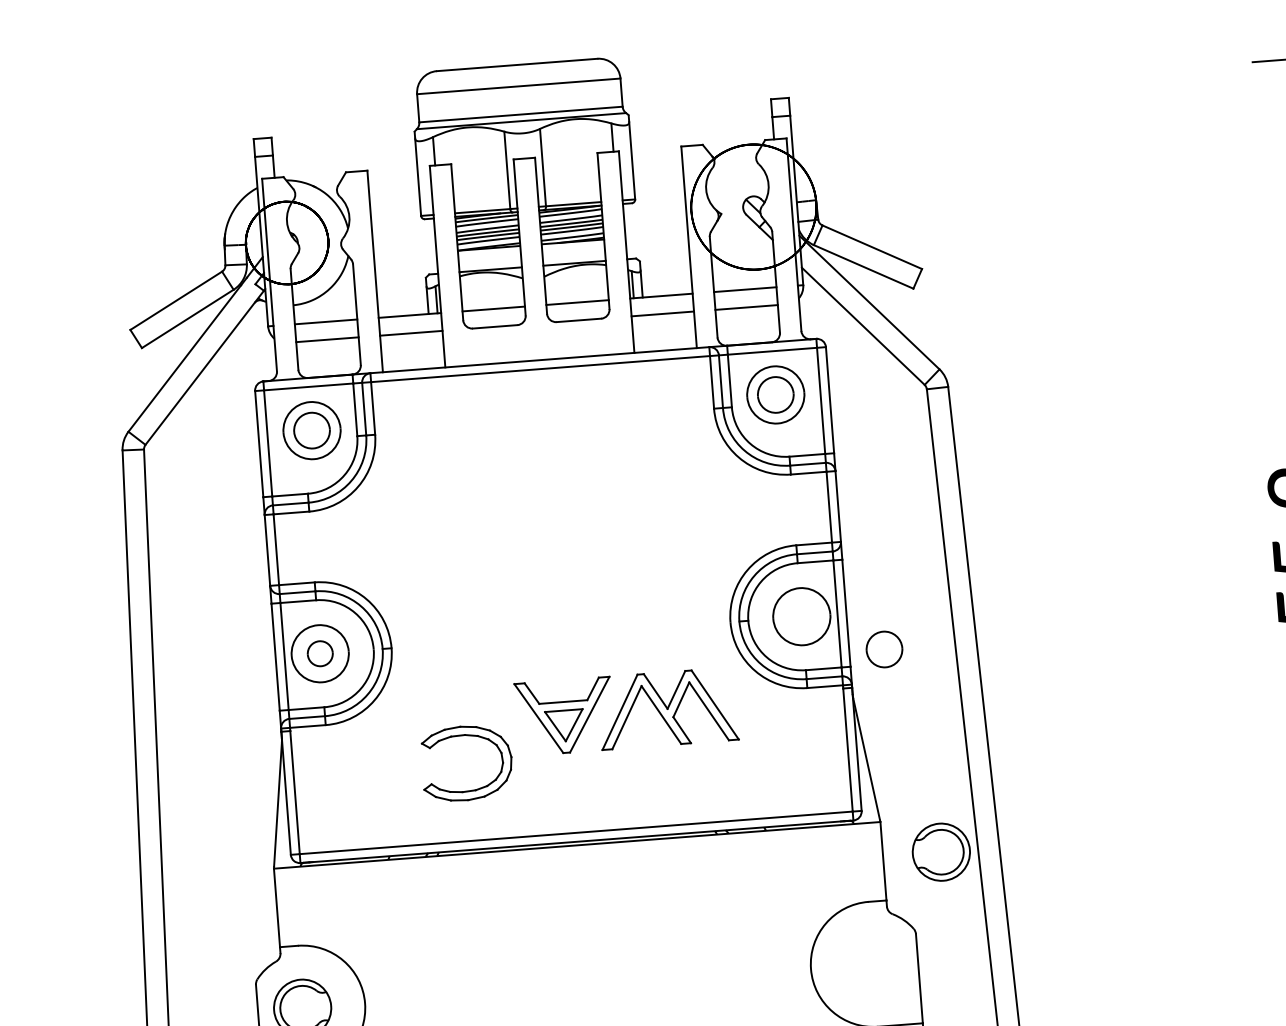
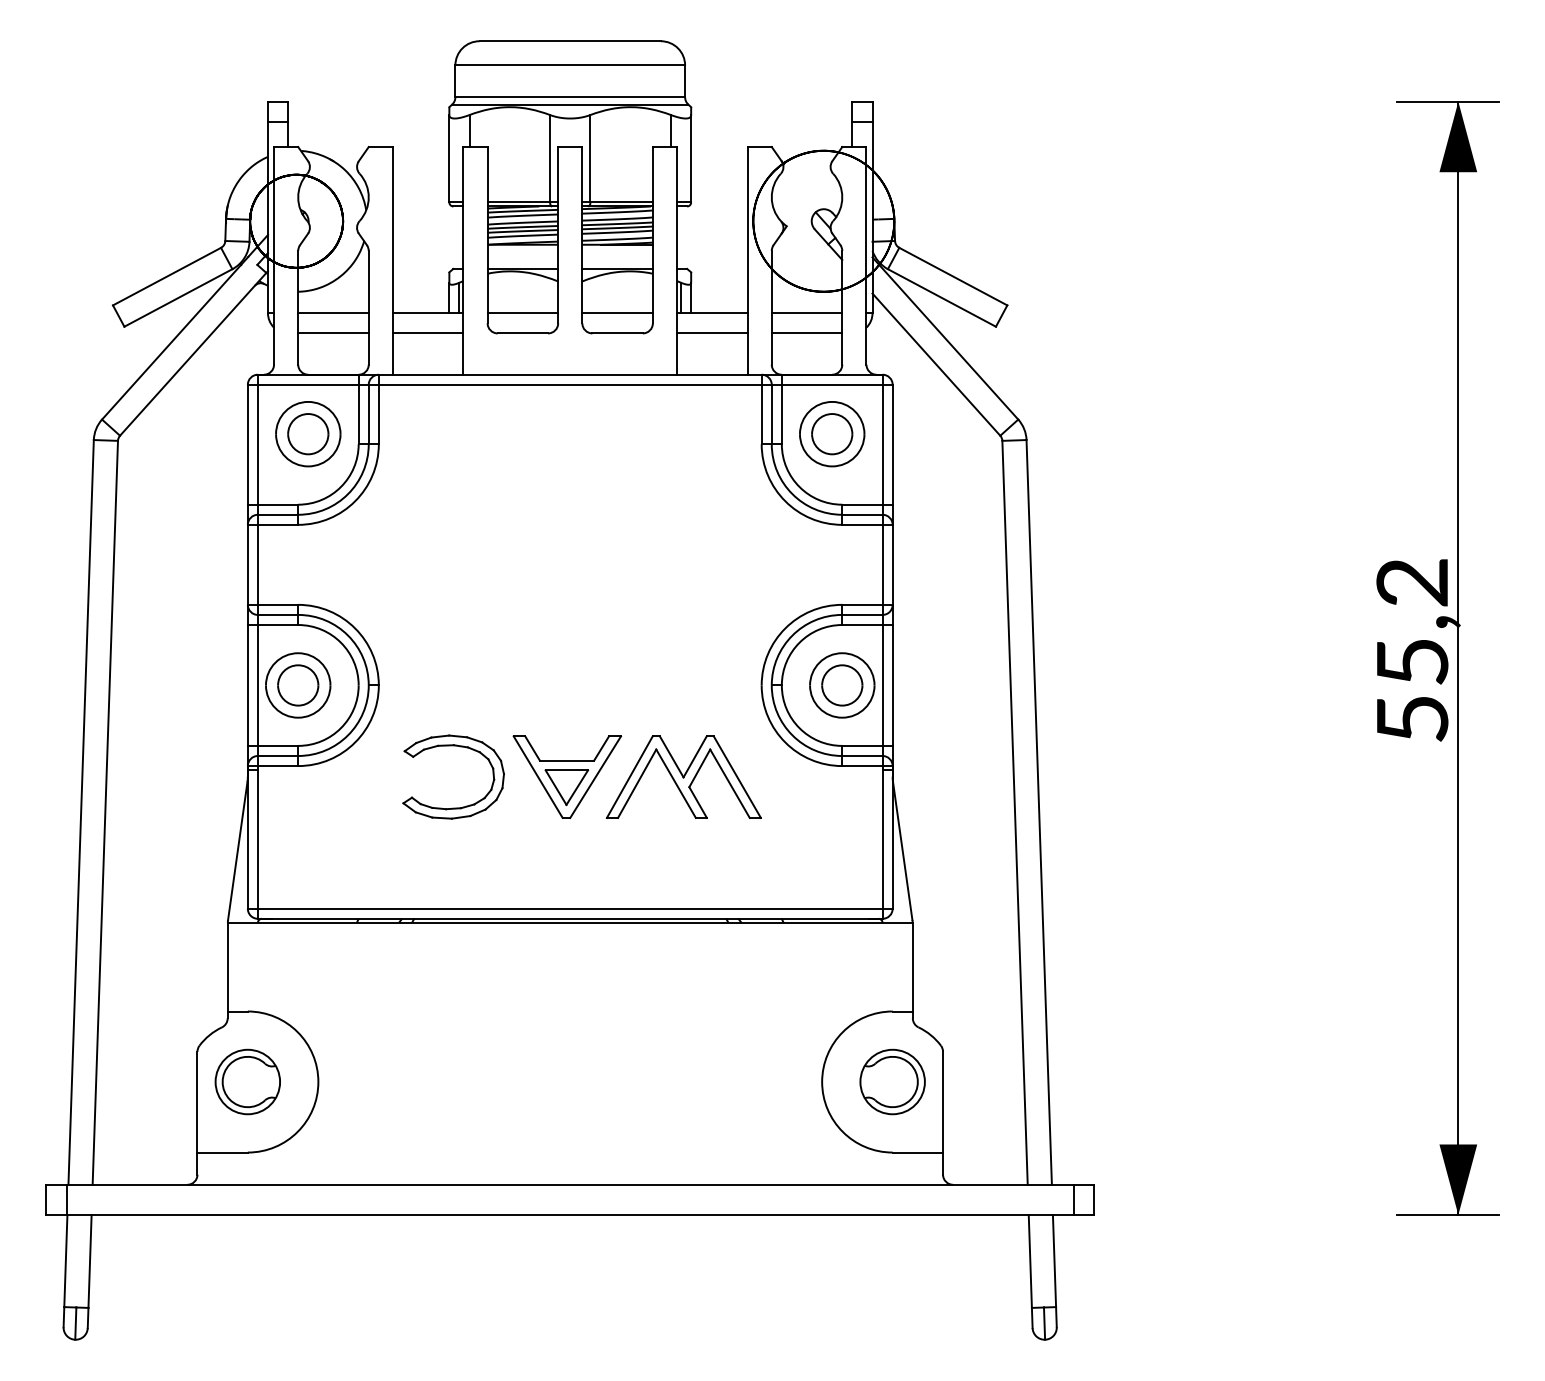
part: (884, 649) -> (842, 685), moved
part: (320, 653) -> (298, 685), size x1.43
part: (471, 736) -> (460, 747), moved
part: (941, 851) -> (892, 1081), moved

